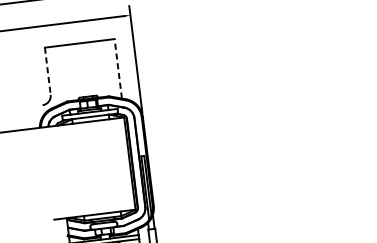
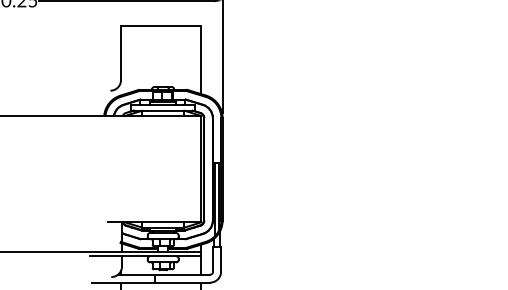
line: (118, 68) -> (201, 59), dashed -> solid
line: (48, 71) -> (121, 53), dashed -> solid

